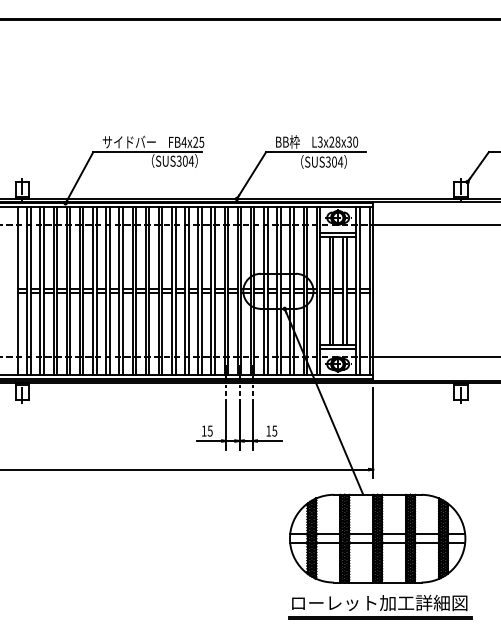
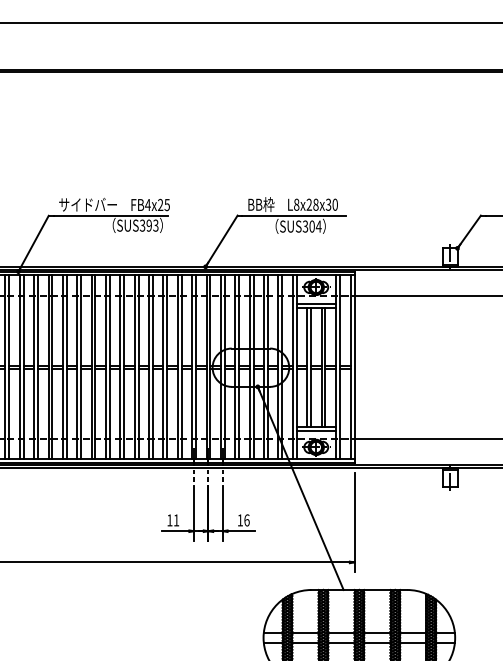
text: (319, 141) -> (295, 204), L3x28x30 -> L8x28x30
text: (188, 160) -> (152, 224), SUS304 -> SUS393
text: (209, 430) -> (175, 519), 15 -> 11
text: (274, 430) -> (246, 519), 15 -> 16

